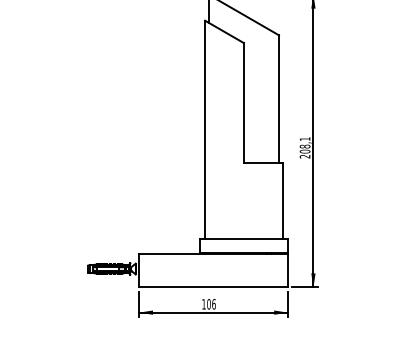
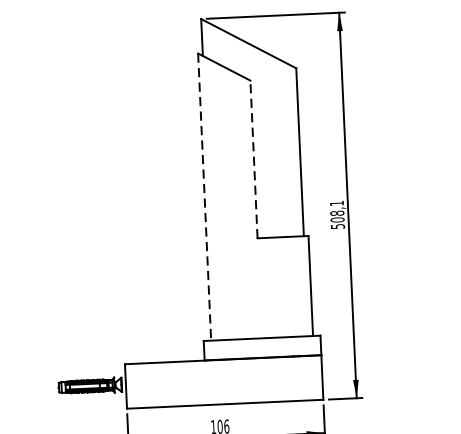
line: (243, 102) -> (253, 158), solid -> dashed
line: (205, 129) -> (205, 196), solid -> dashed
text: (304, 156) -> (337, 226), 208,1 -> 508,1

